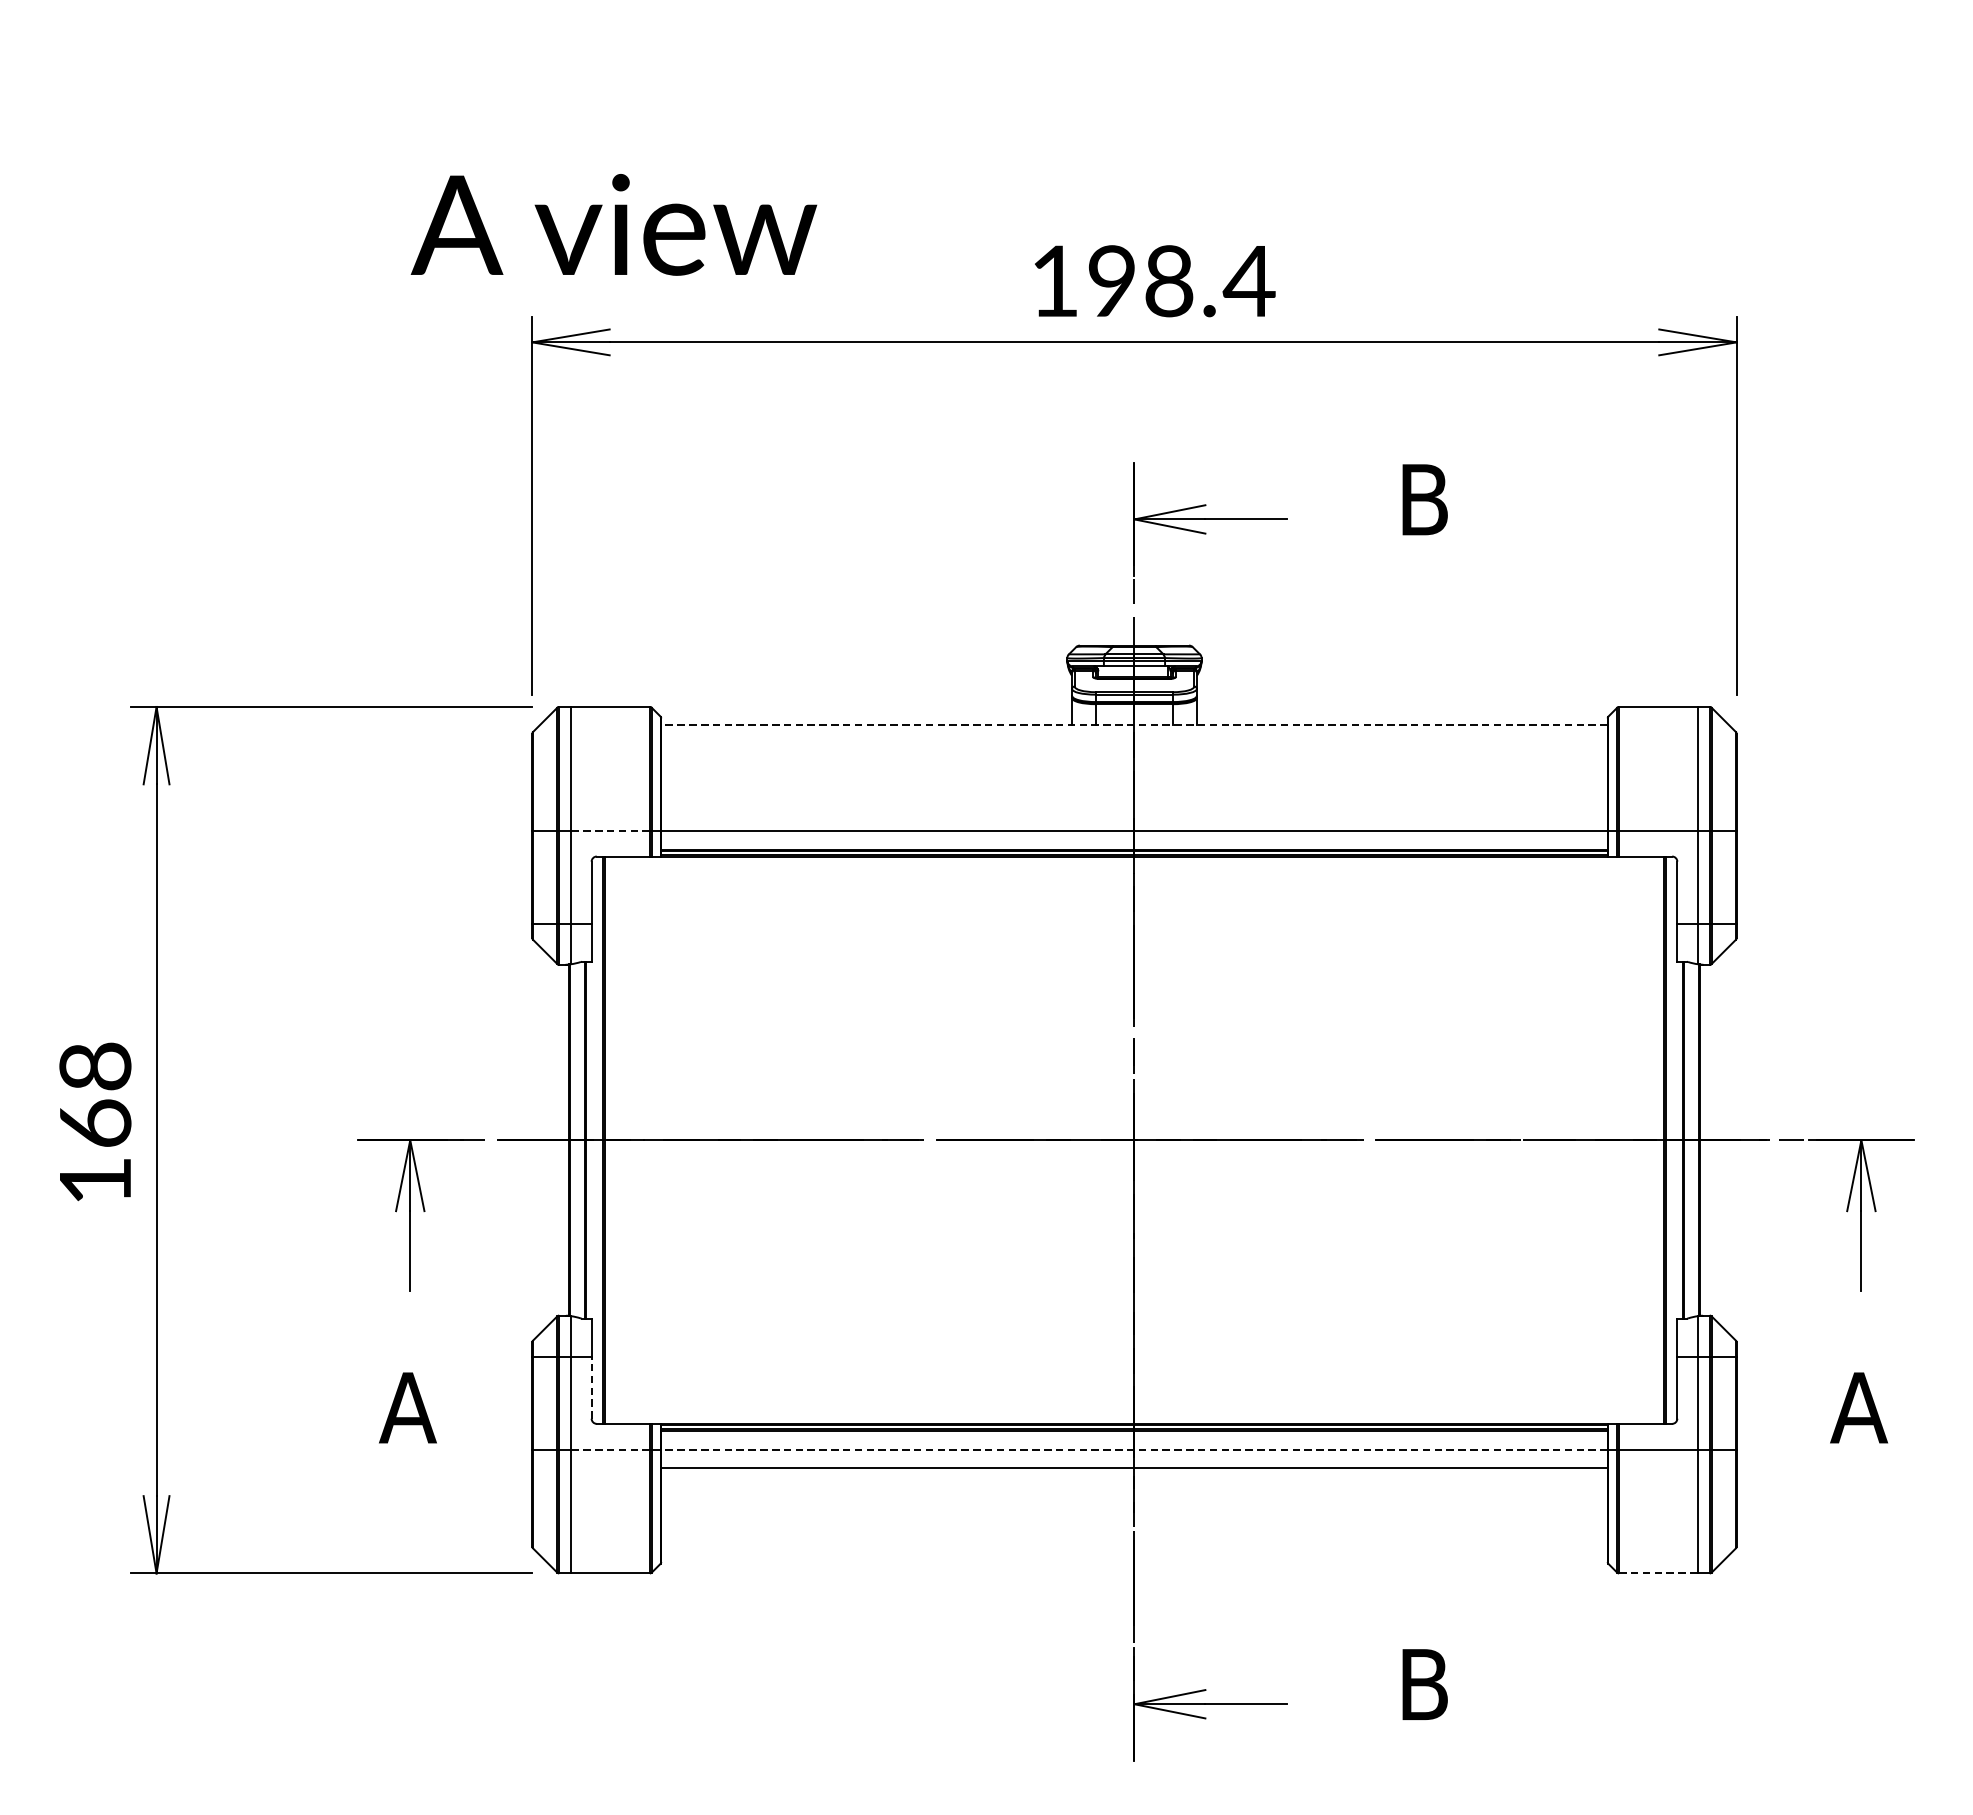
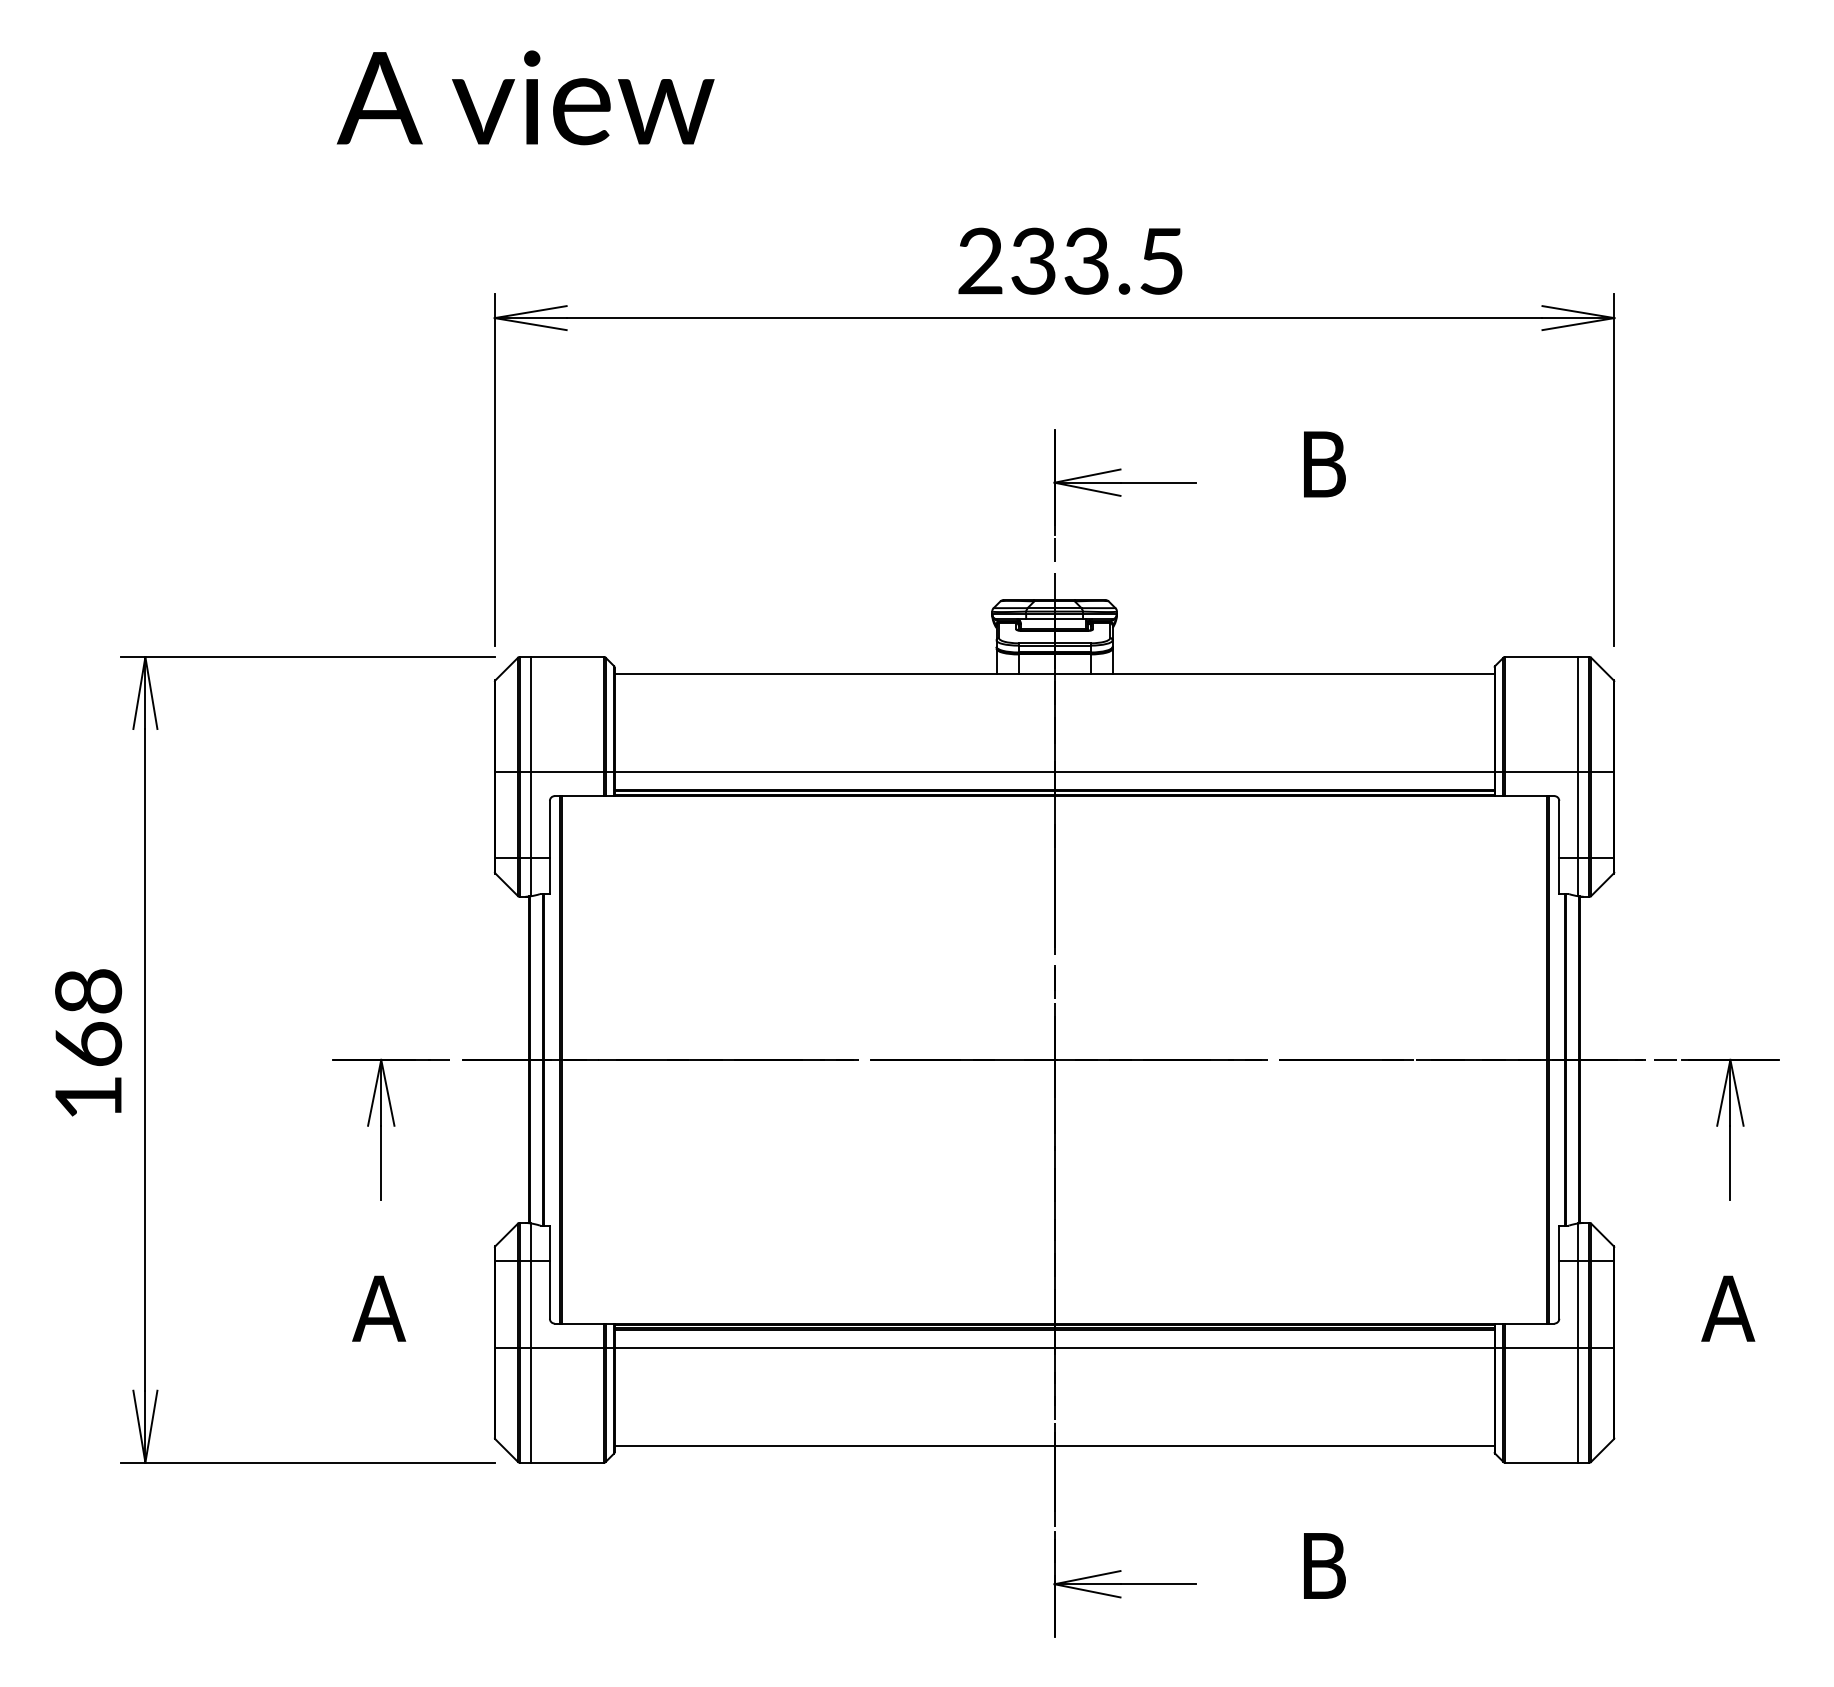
text: (613, 224) -> (525, 97), moved
text: (1152, 280) -> (1071, 260), 198.4 -> 233.5
line: (1134, 724) -> (1054, 673), dashed -> solid
line: (610, 831) -> (567, 772), dashed -> solid
line: (591, 1388) -> (549, 1290), dashed -> solid
line: (610, 1449) -> (567, 1347), dashed -> solid
line: (1134, 1449) -> (1054, 1347), dashed -> solid
line: (1134, 1467) -> (1054, 1445), moved
line: (1658, 1573) -> (1541, 1462), dashed -> solid

